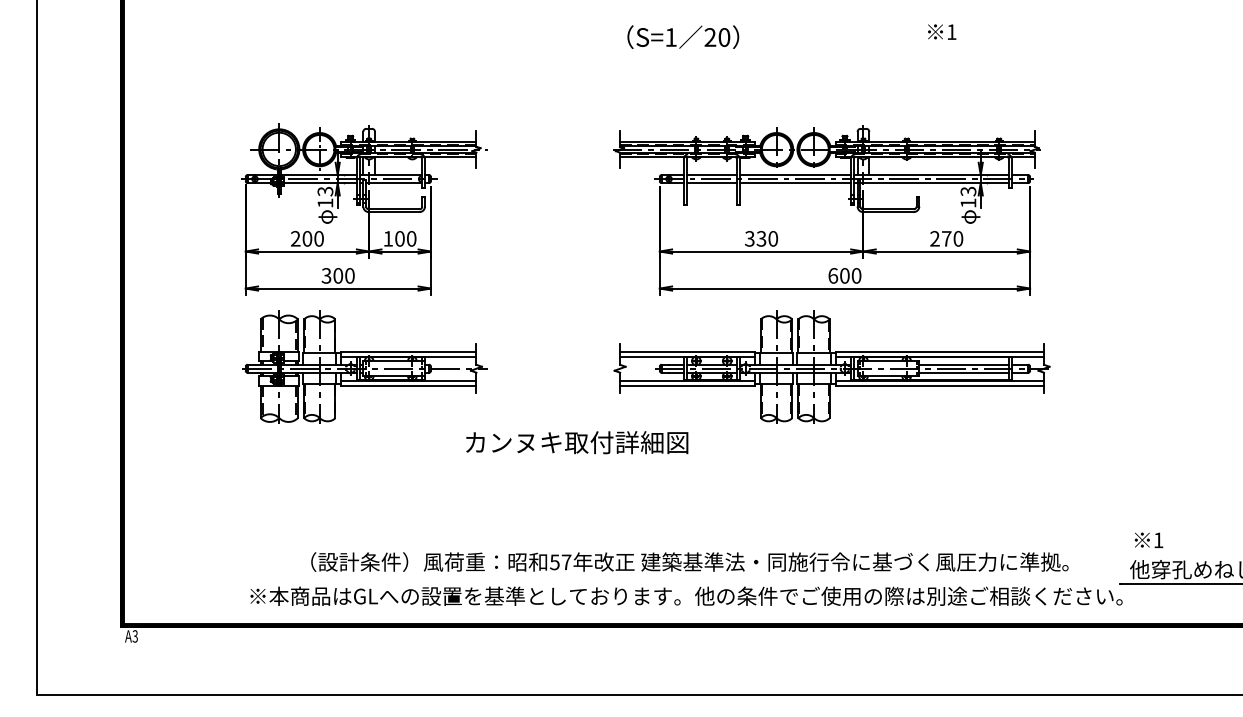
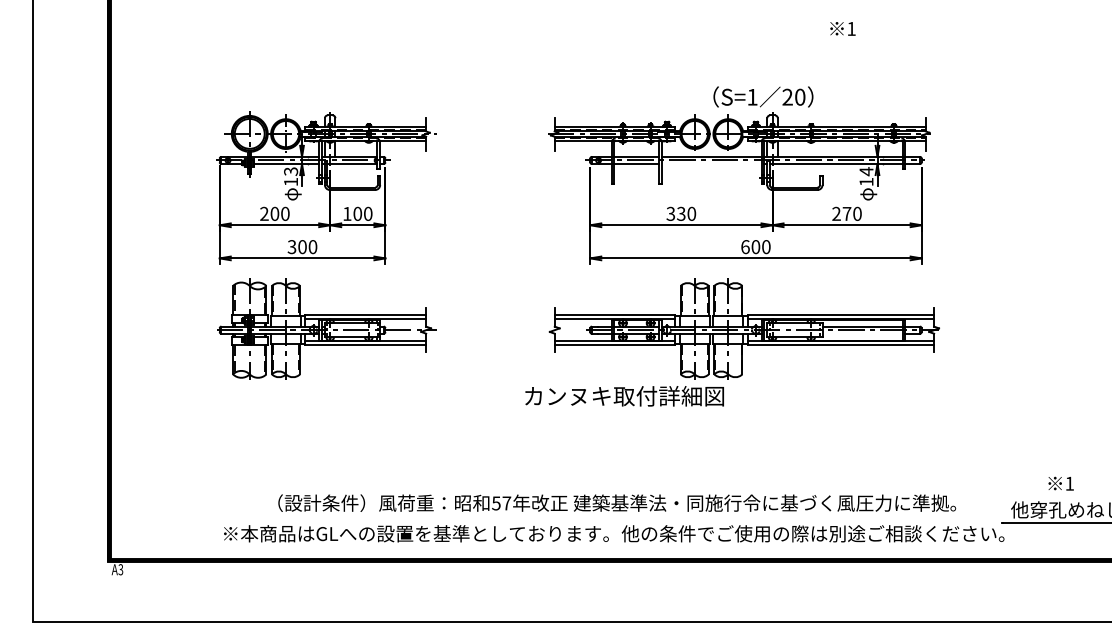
text: (683, 36) -> (763, 96), moved
line: (795, 183) -> (711, 164), removed
text: (968, 191) -> (866, 171), 13 -> 14
line: (963, 372) -> (862, 333), removed
text: (577, 442) -> (624, 396), moved
text: (1148, 539) -> (1060, 482), moved

